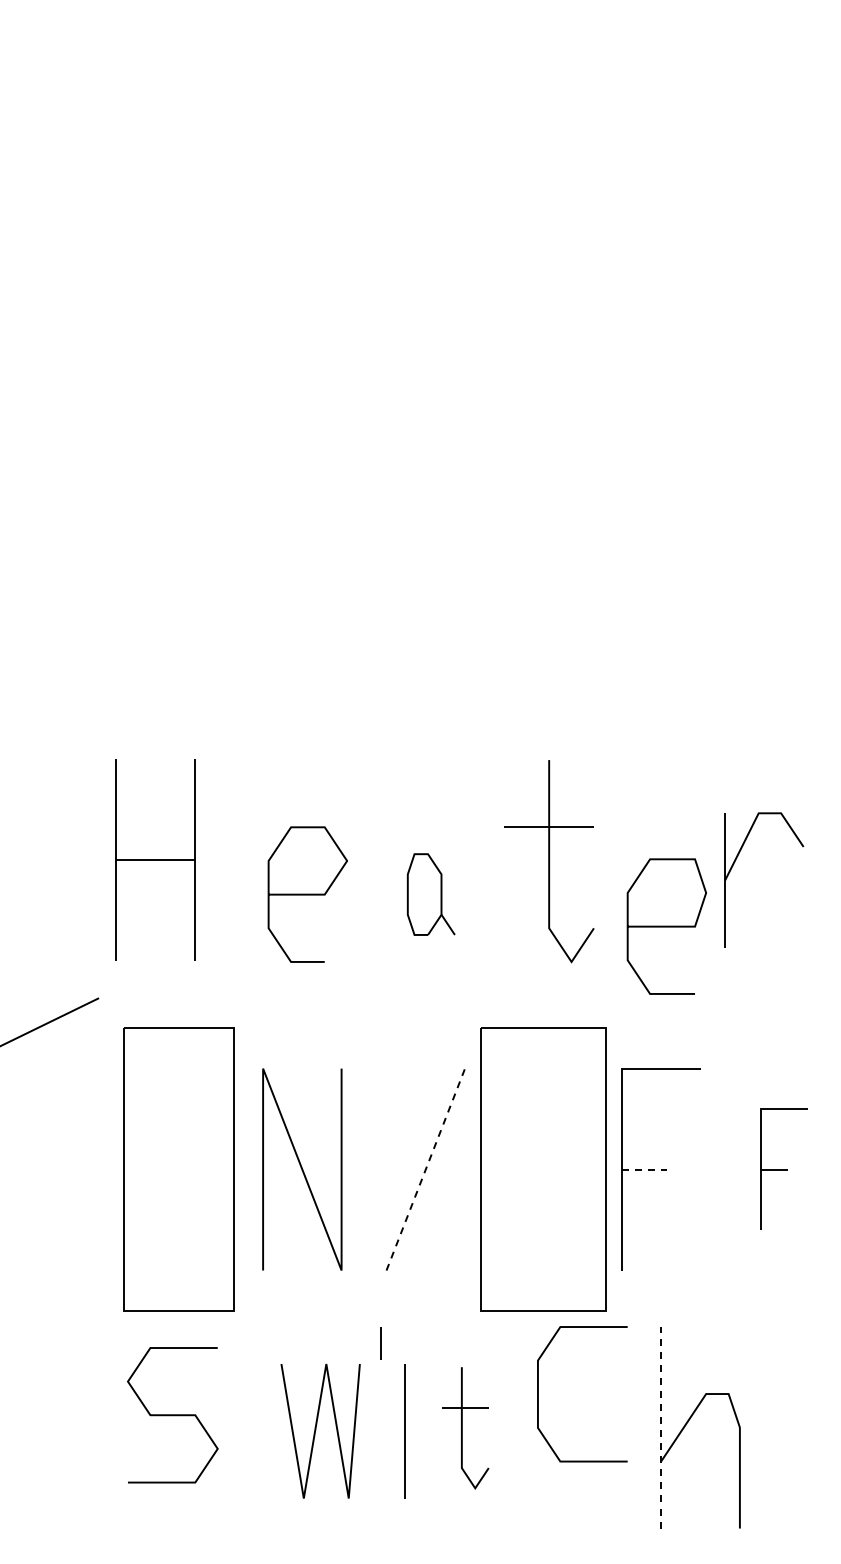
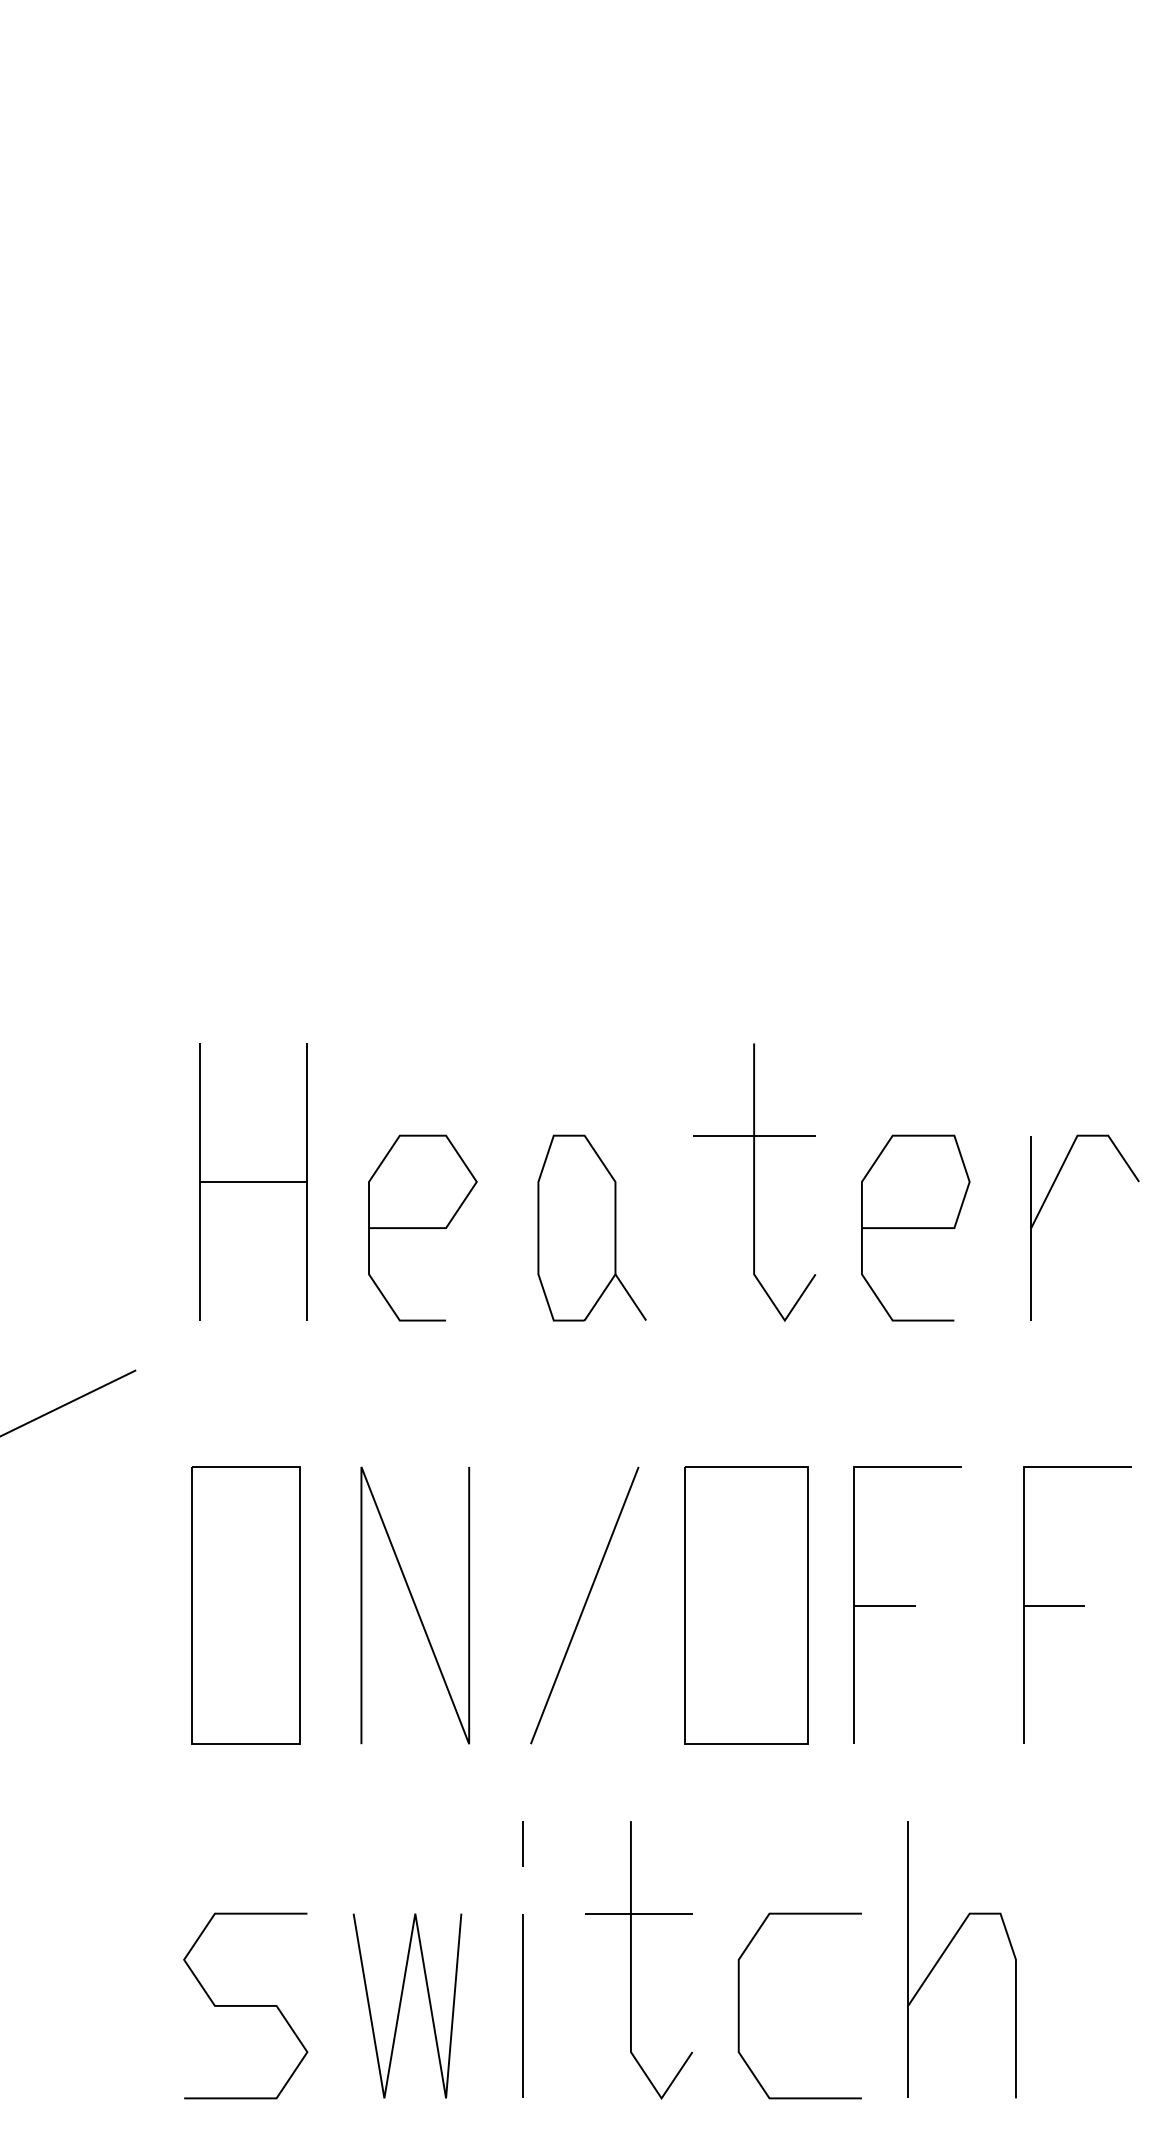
part: (155, 859) -> (253, 1181), moved
part: (734, 864) -> (1044, 1205), moved
part: (431, 894) -> (592, 1227), size x1.67
curve: (666, 926) -> (915, 1227), moved
part: (178, 1169) -> (245, 1605), size x0.71
line: (425, 1169) -> (584, 1605), dashed -> solid
part: (543, 1169) -> (746, 1605), size x0.71
line: (645, 1169) -> (886, 1605), dashed -> solid
part: (783, 1169) -> (1075, 1605), size x1.67
curve: (538, 1394) -> (739, 2006), moved
curve: (172, 1415) -> (245, 2006), moved
part: (465, 1427) -> (639, 1959), size x1.67
line: (661, 1427) -> (908, 1959), dashed -> solid
line: (316, 1430) -> (401, 2004), moved
line: (404, 1431) -> (522, 2006), moved

